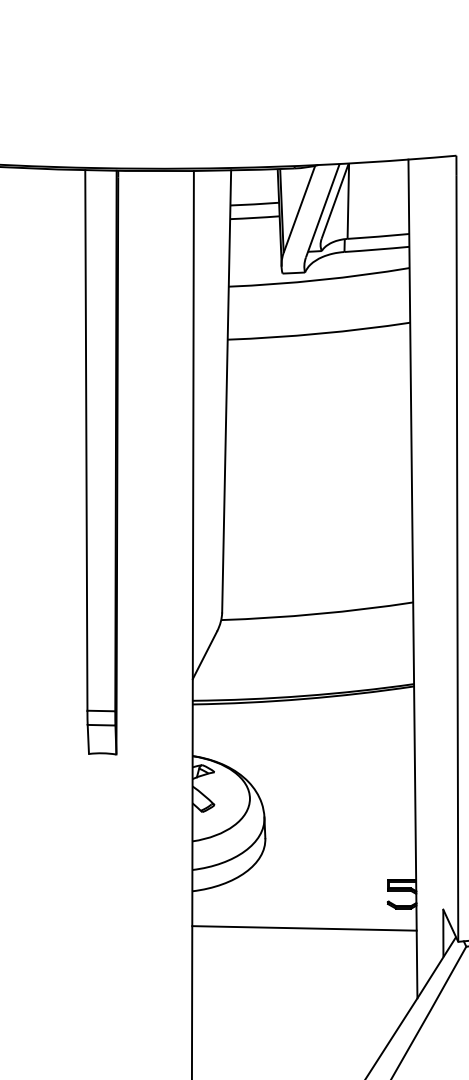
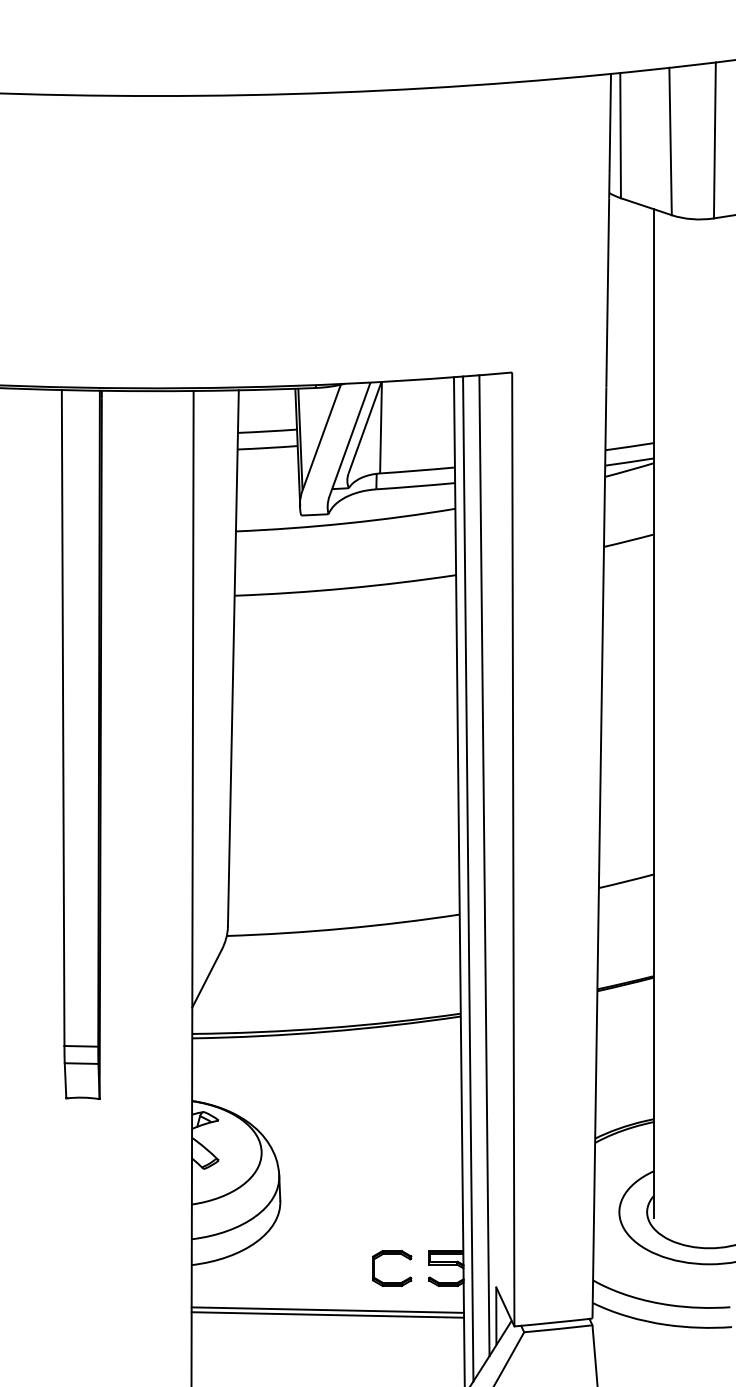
line: (433, 561) -> (484, 865), added
line: (420, 572) -> (468, 878), added
part: (357, 882) -> (392, 1254), added
line: (304, 932) -> (327, 1314), added

